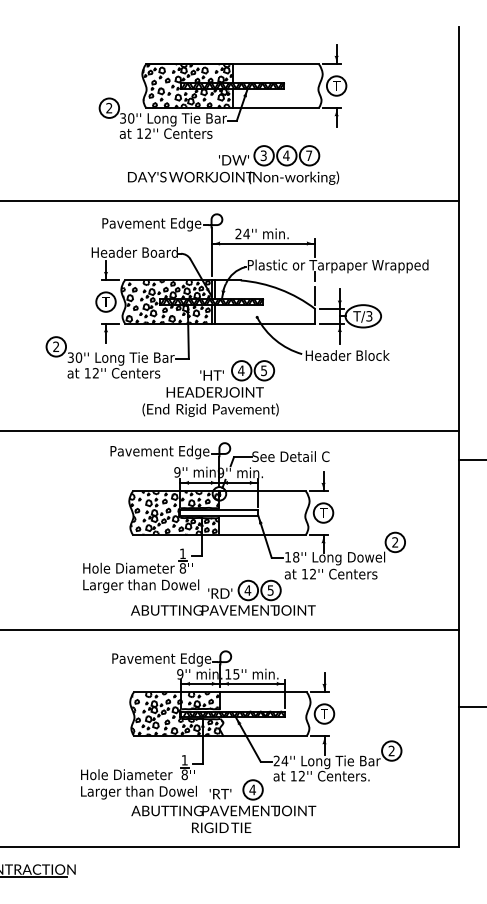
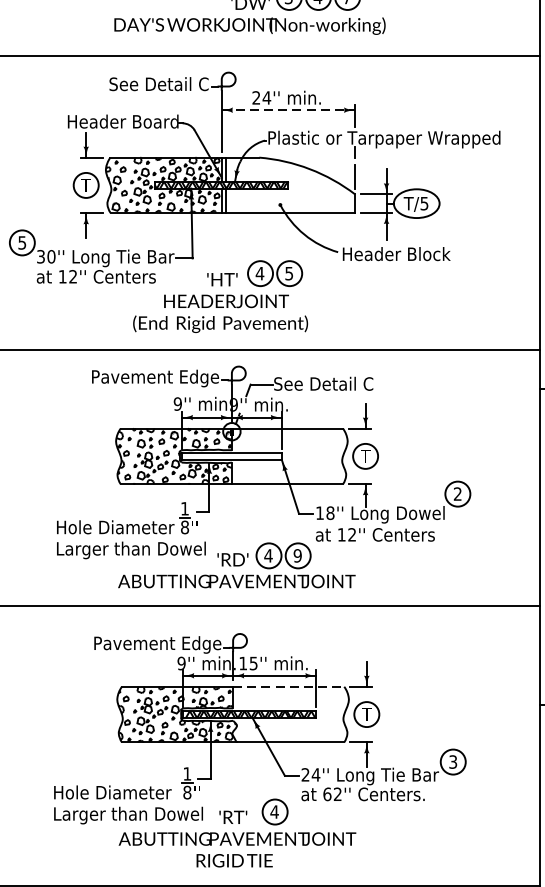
text: (151, 224) -> (144, 85), Pavement Edge -> See Detail C
line: (263, 243) -> (288, 110), solid -> dashed
text: (369, 315) -> (424, 202), T/3 -> T/5
text: (56, 346) -> (22, 242), 2 -> 5
text: (270, 590) -> (297, 555), 5 -> 9
line: (264, 692) -> (289, 686), solid -> dashed
text: (391, 751) -> (452, 762), 2 -> 3
text: (293, 775) -> (327, 793), 12'' -> 62''

